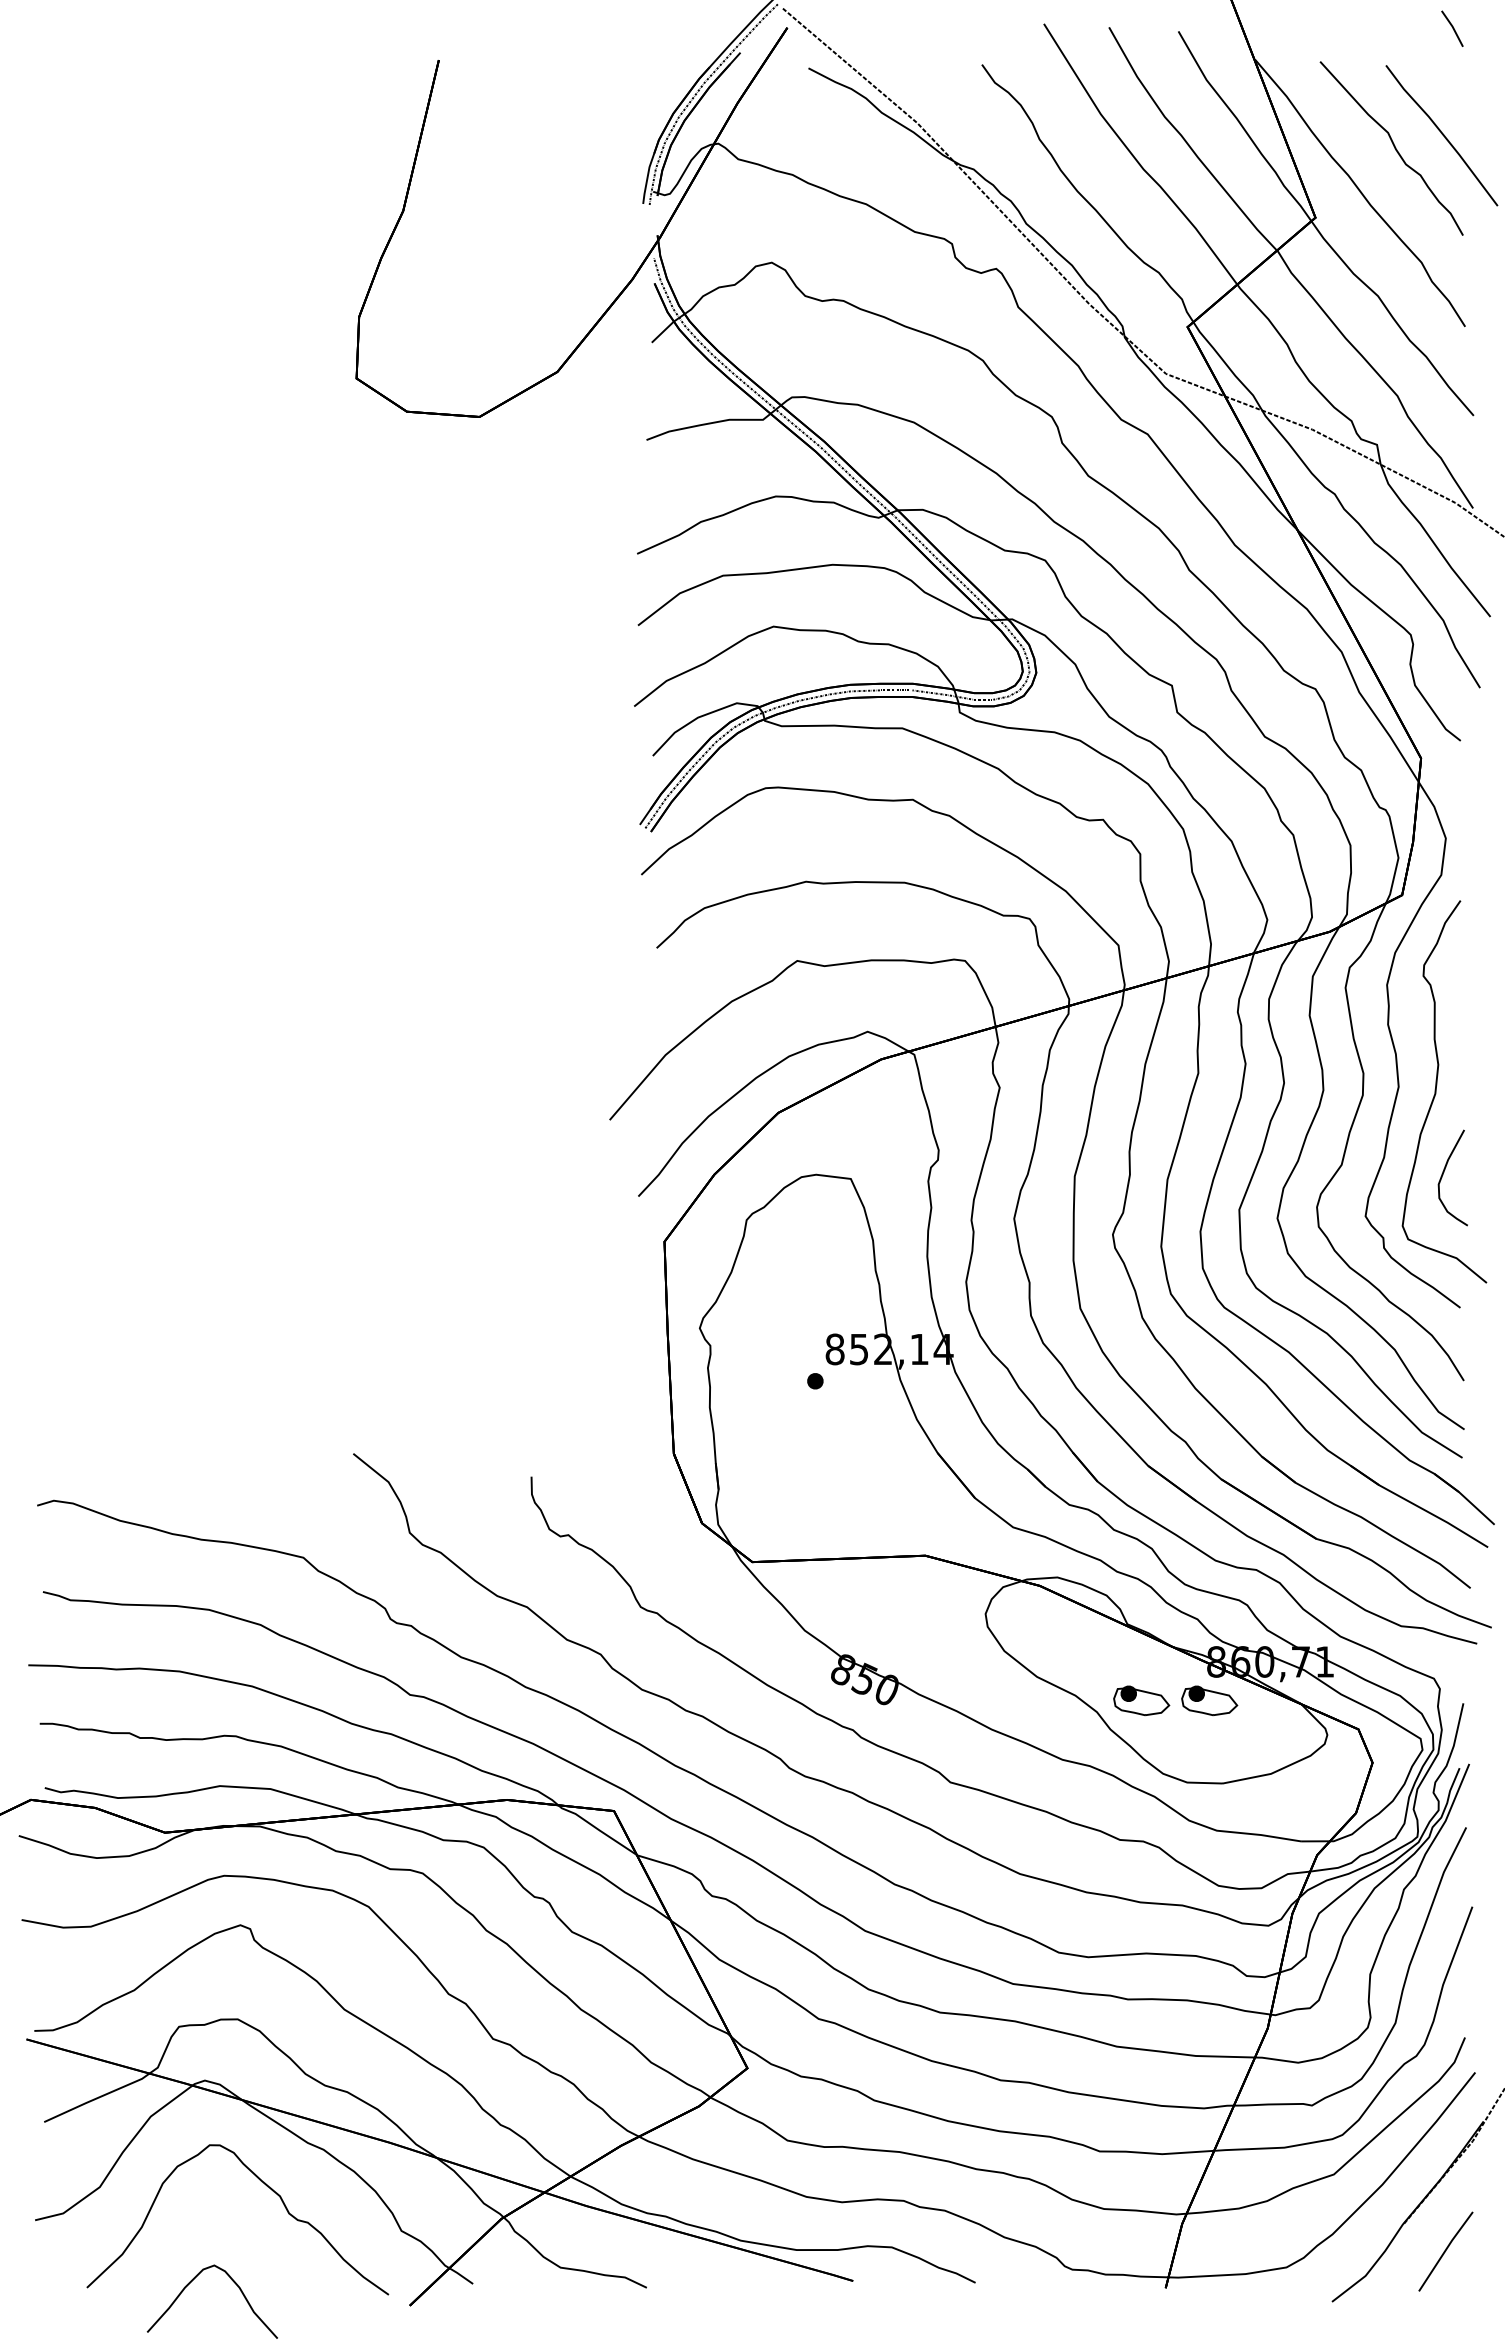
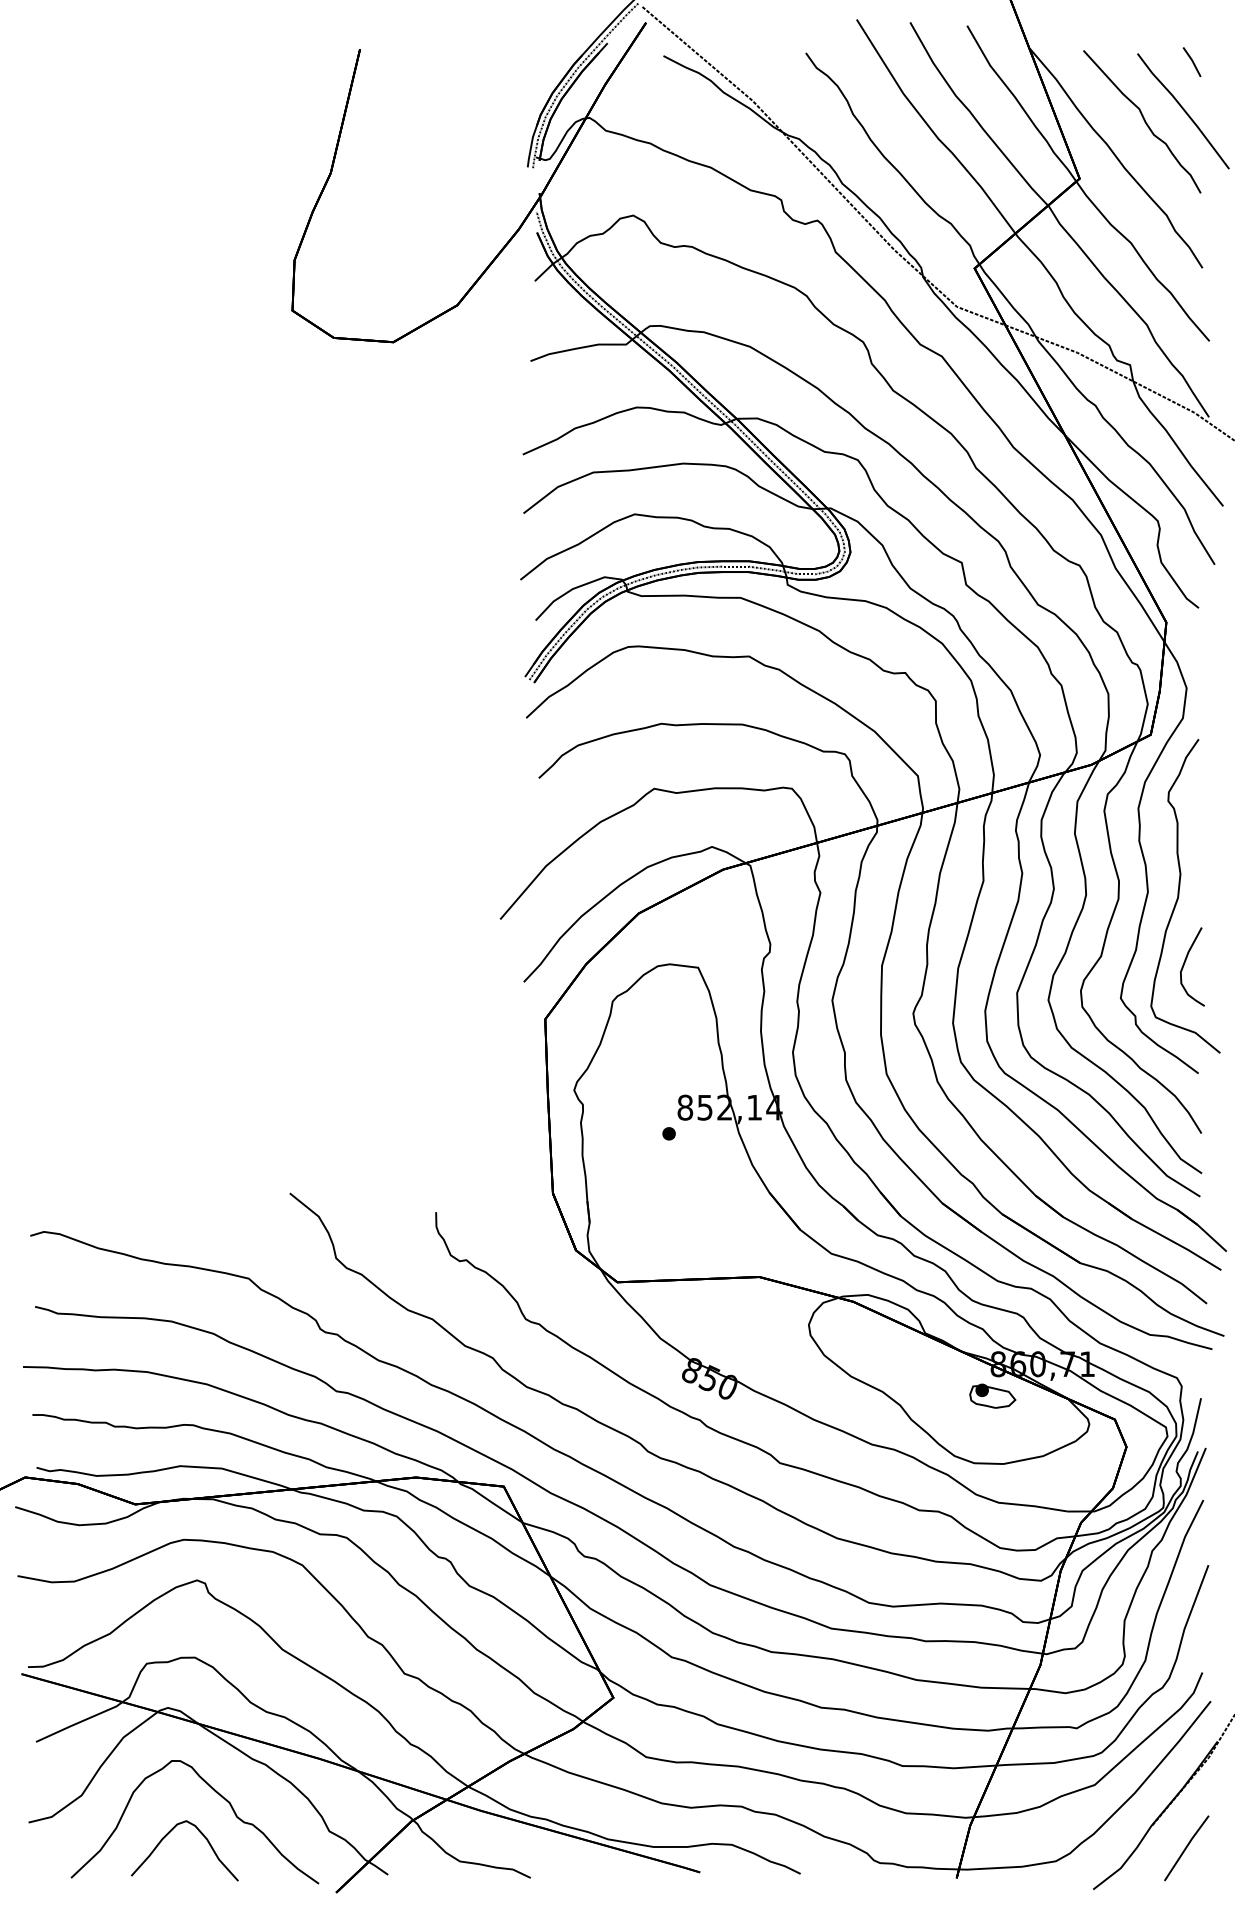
part: (1452, 28) -> (1192, 61), moved
part: (1141, 1700) -> (936, 1395), removed
part: (192, 2281) -> (168, 1834), moved

